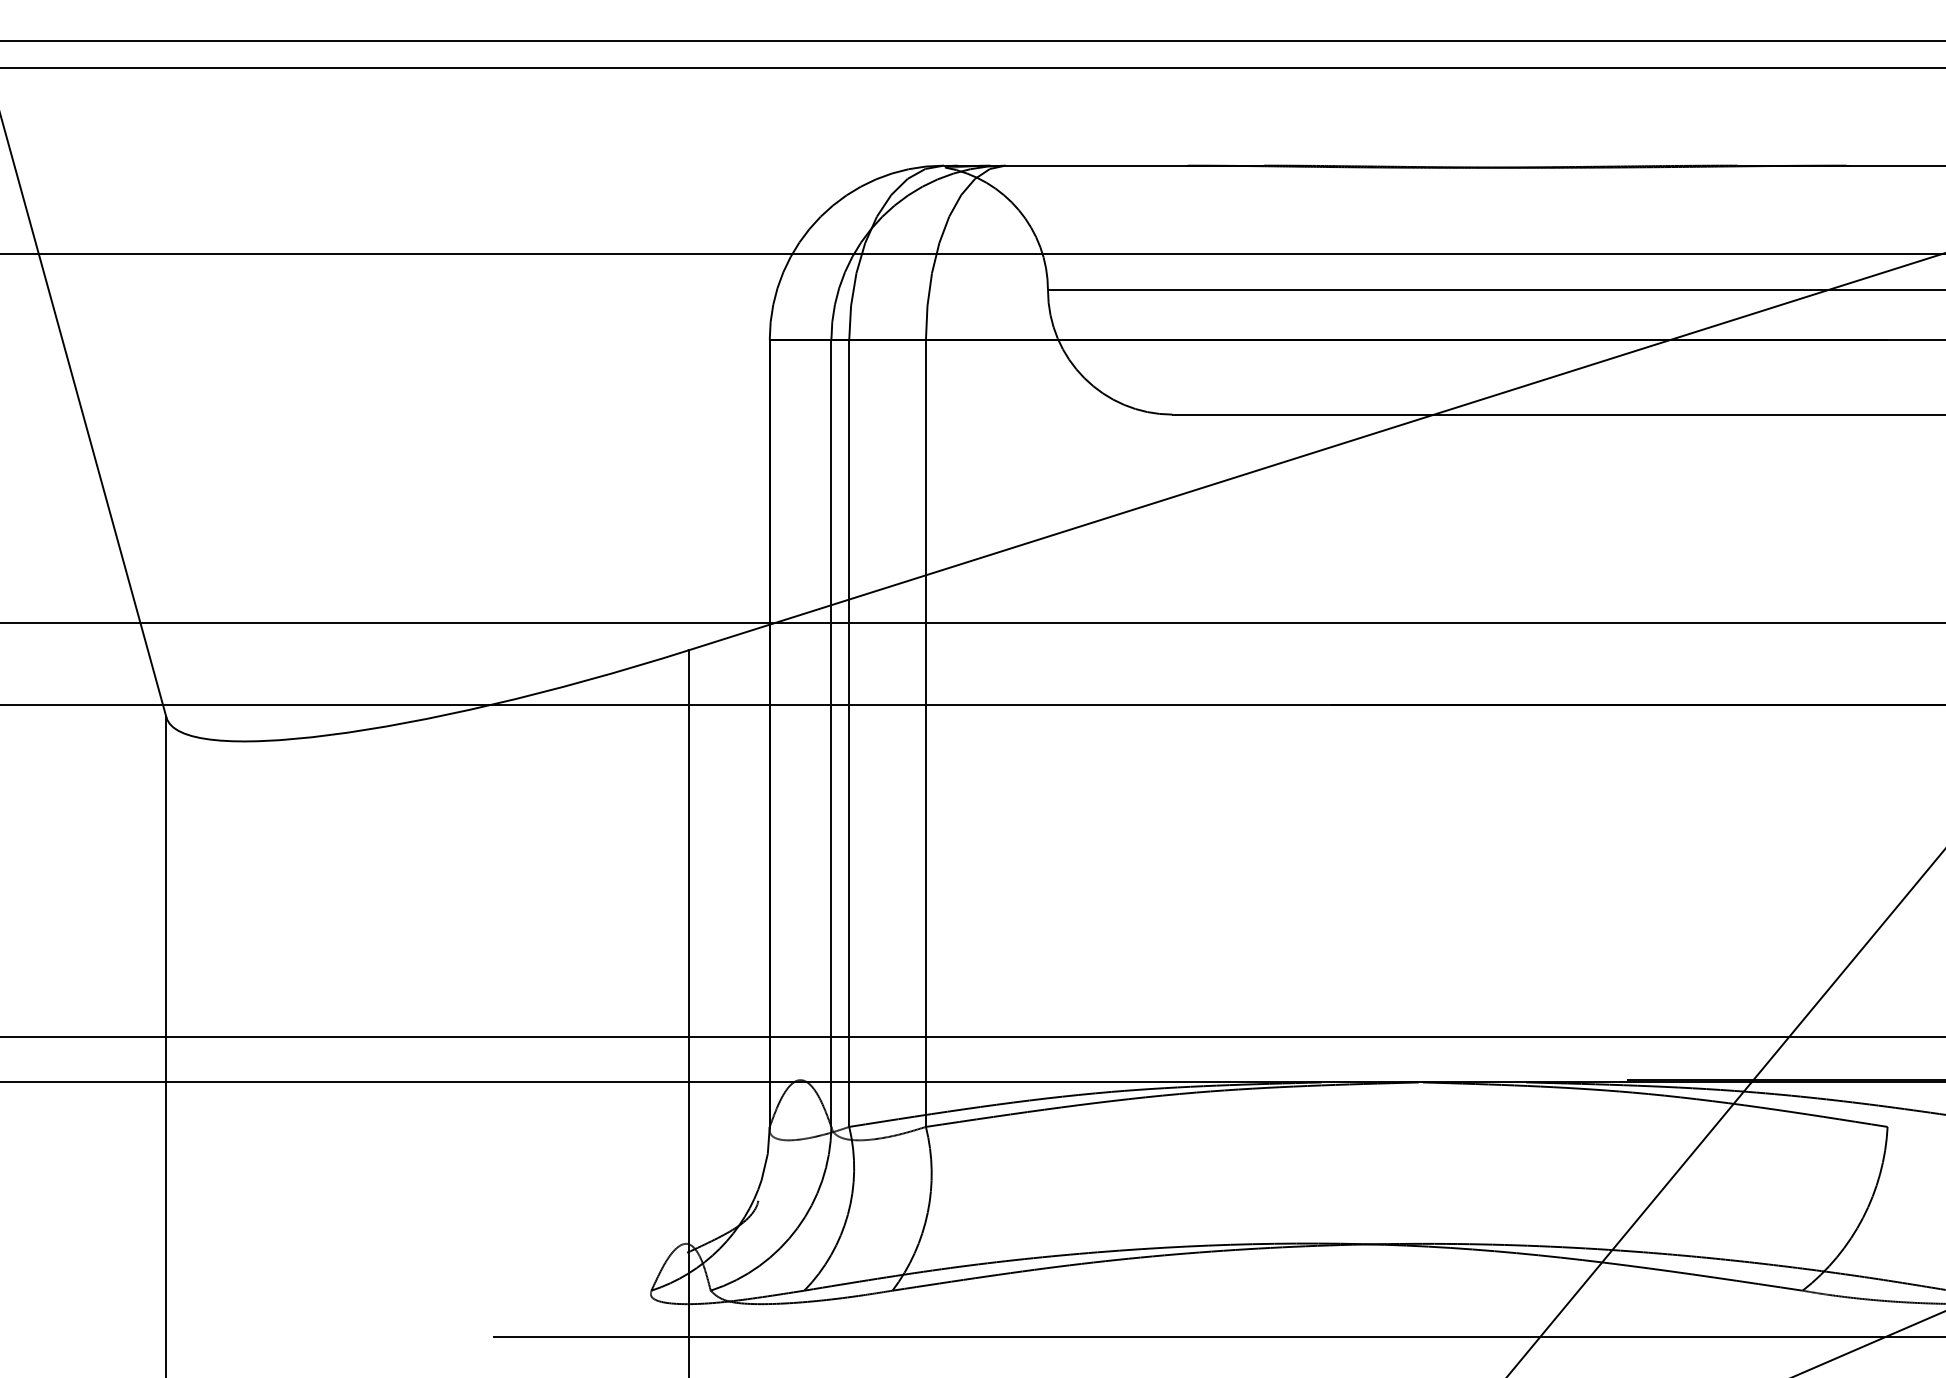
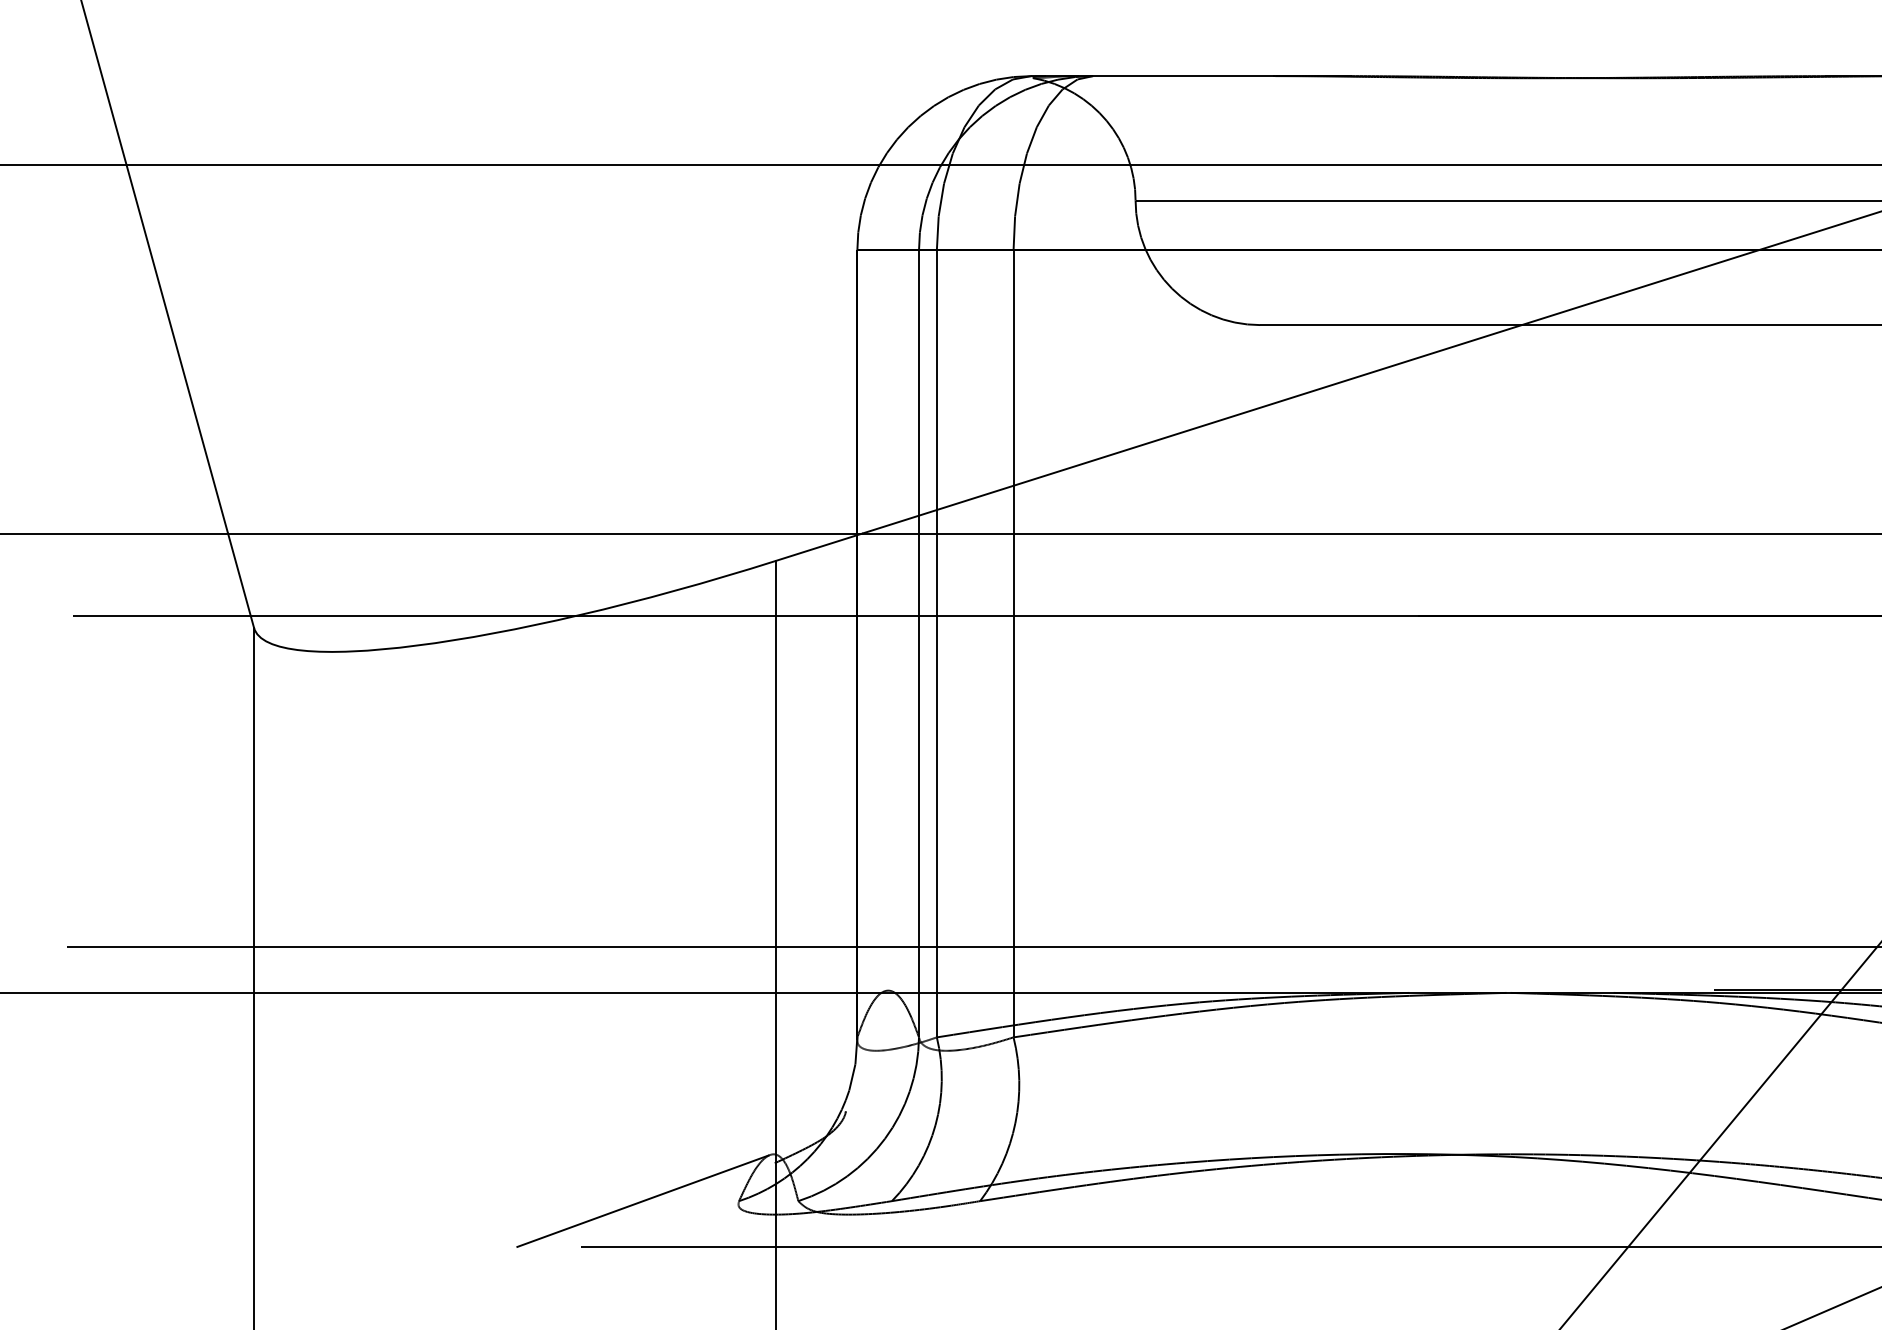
line: (554, 1290) -> (642, 1200), added

